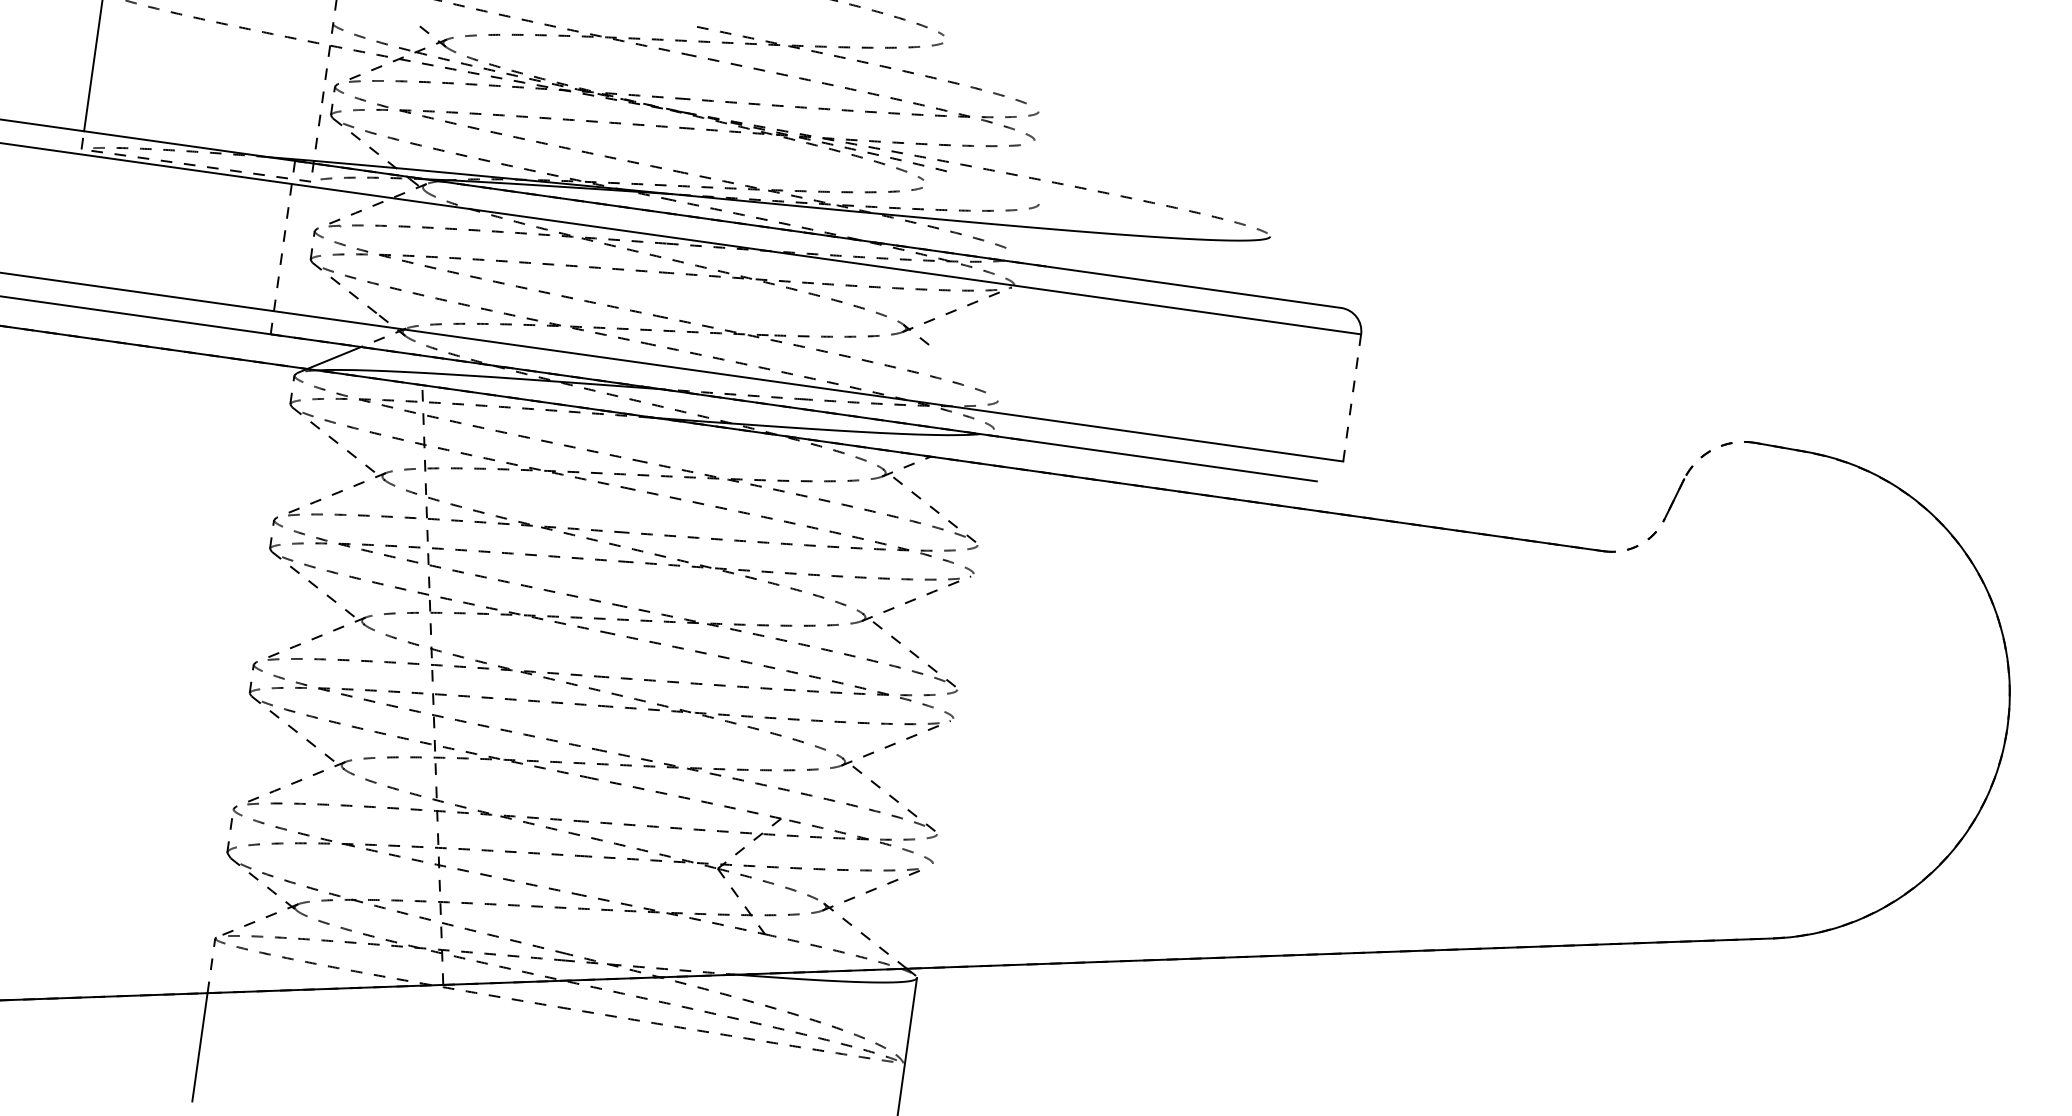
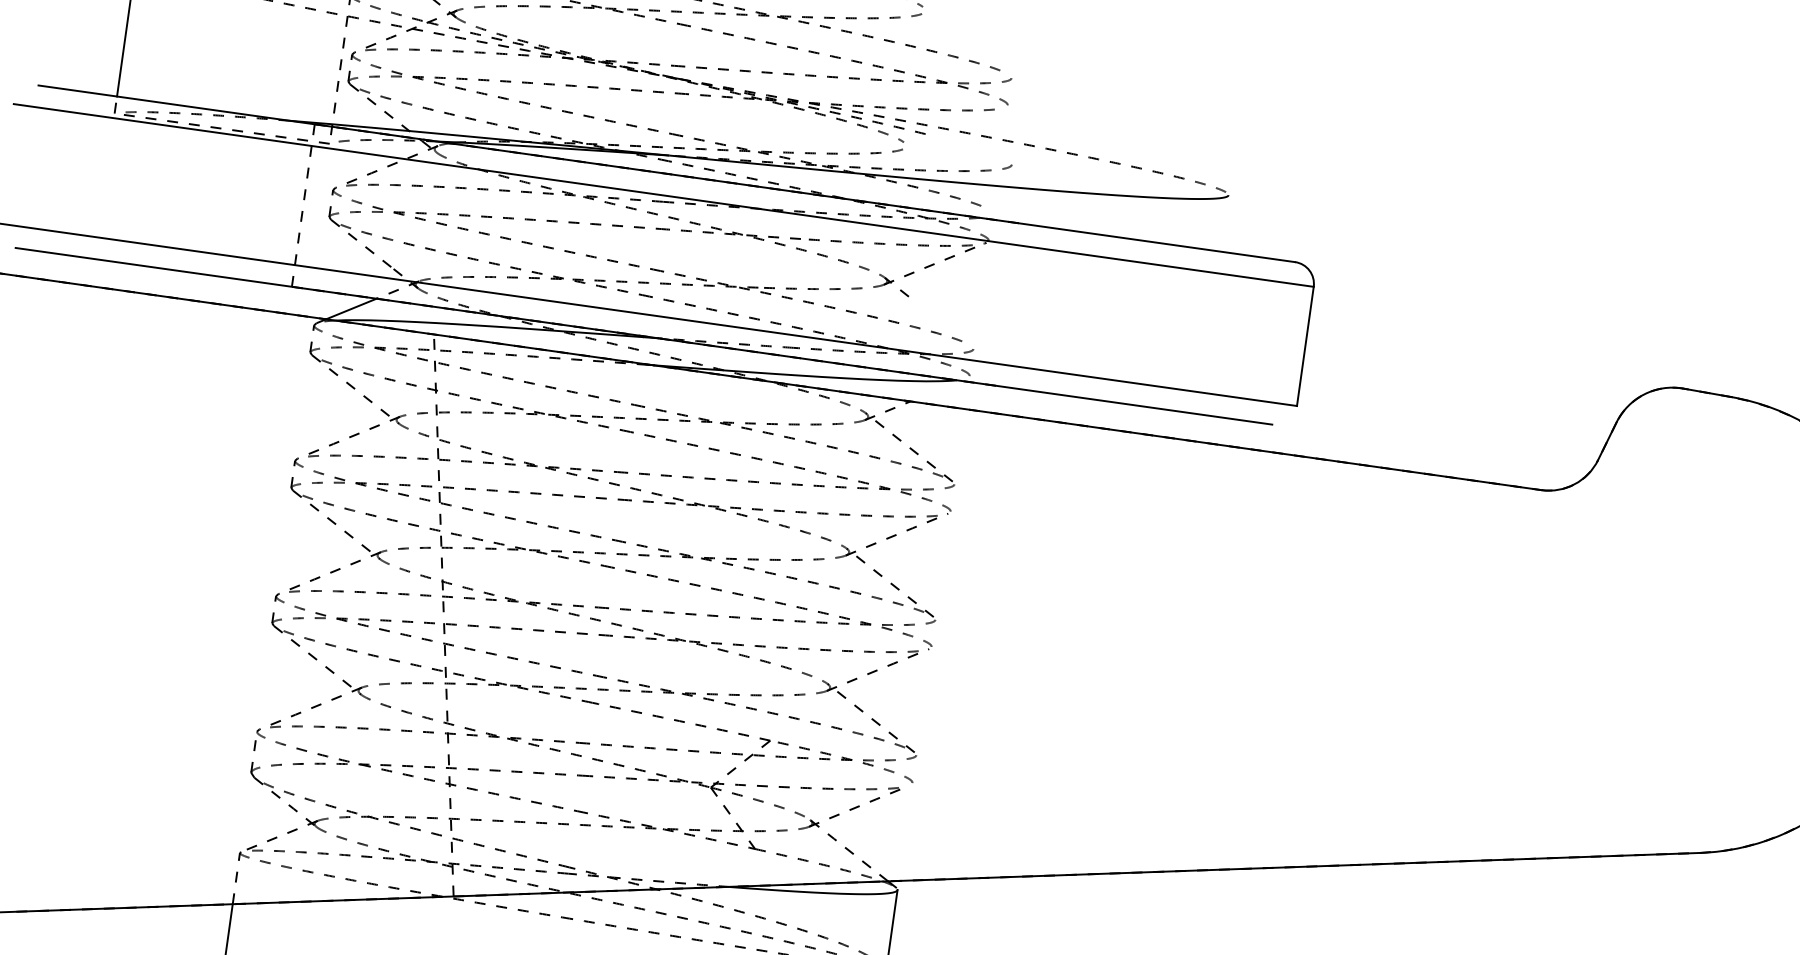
line: (1352, 397) -> (1305, 346), dashed -> solid
arc: (1713, 449) -> (1643, 394), dashed -> solid
arc: (1639, 545) -> (1574, 484), dashed -> solid

